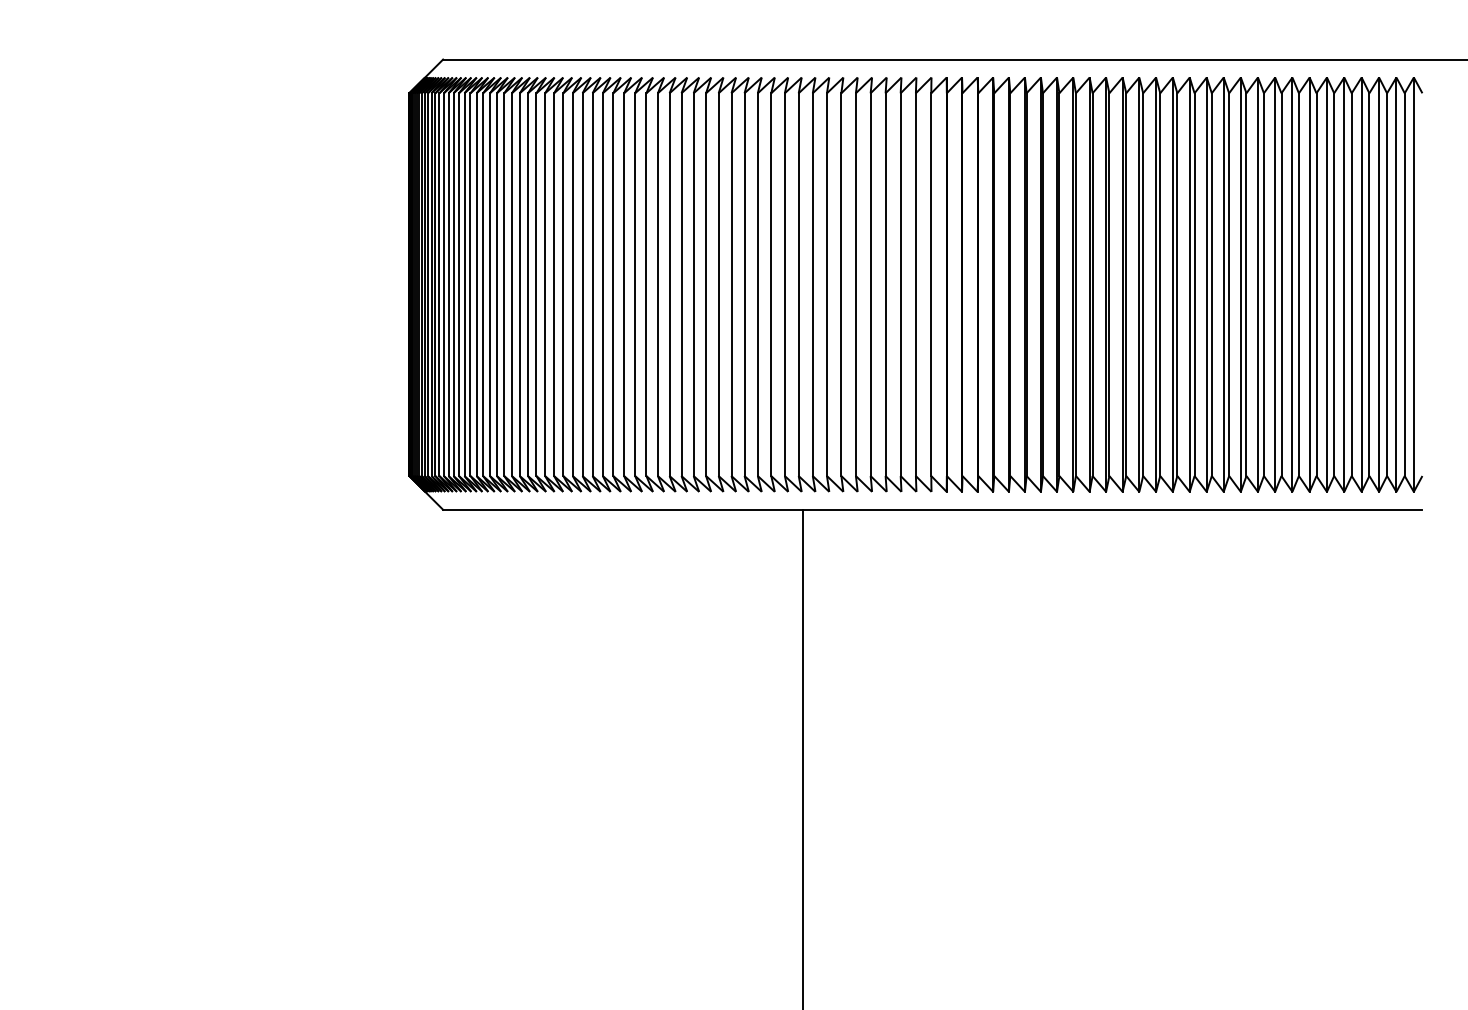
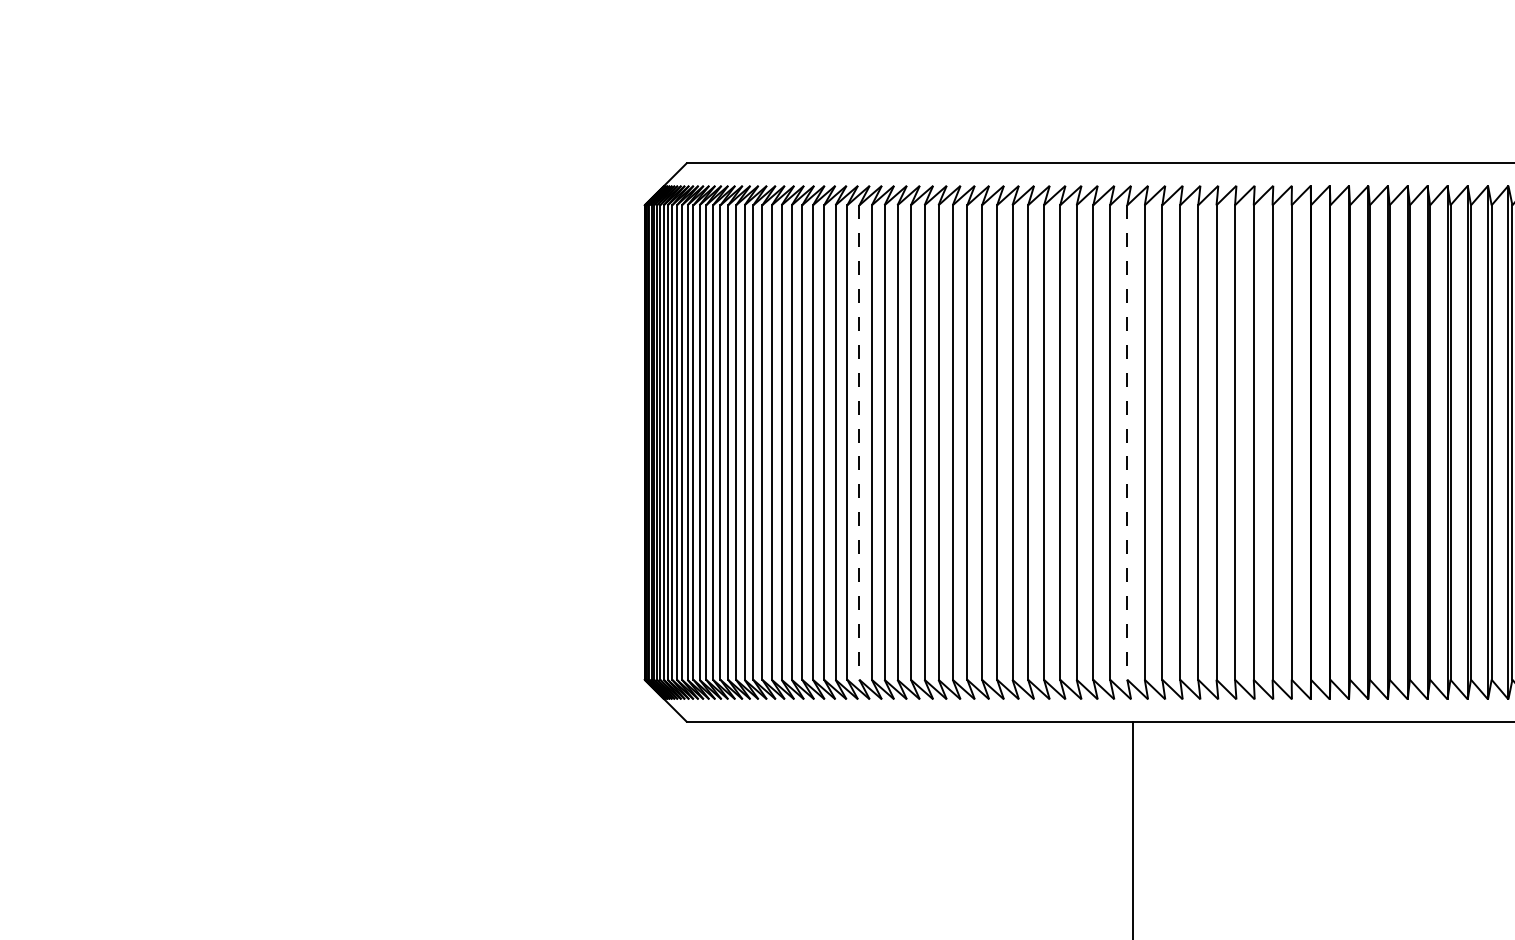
line: (582, 285) -> (859, 443), solid -> dashed
line: (798, 285) -> (1127, 443), solid -> dashed

